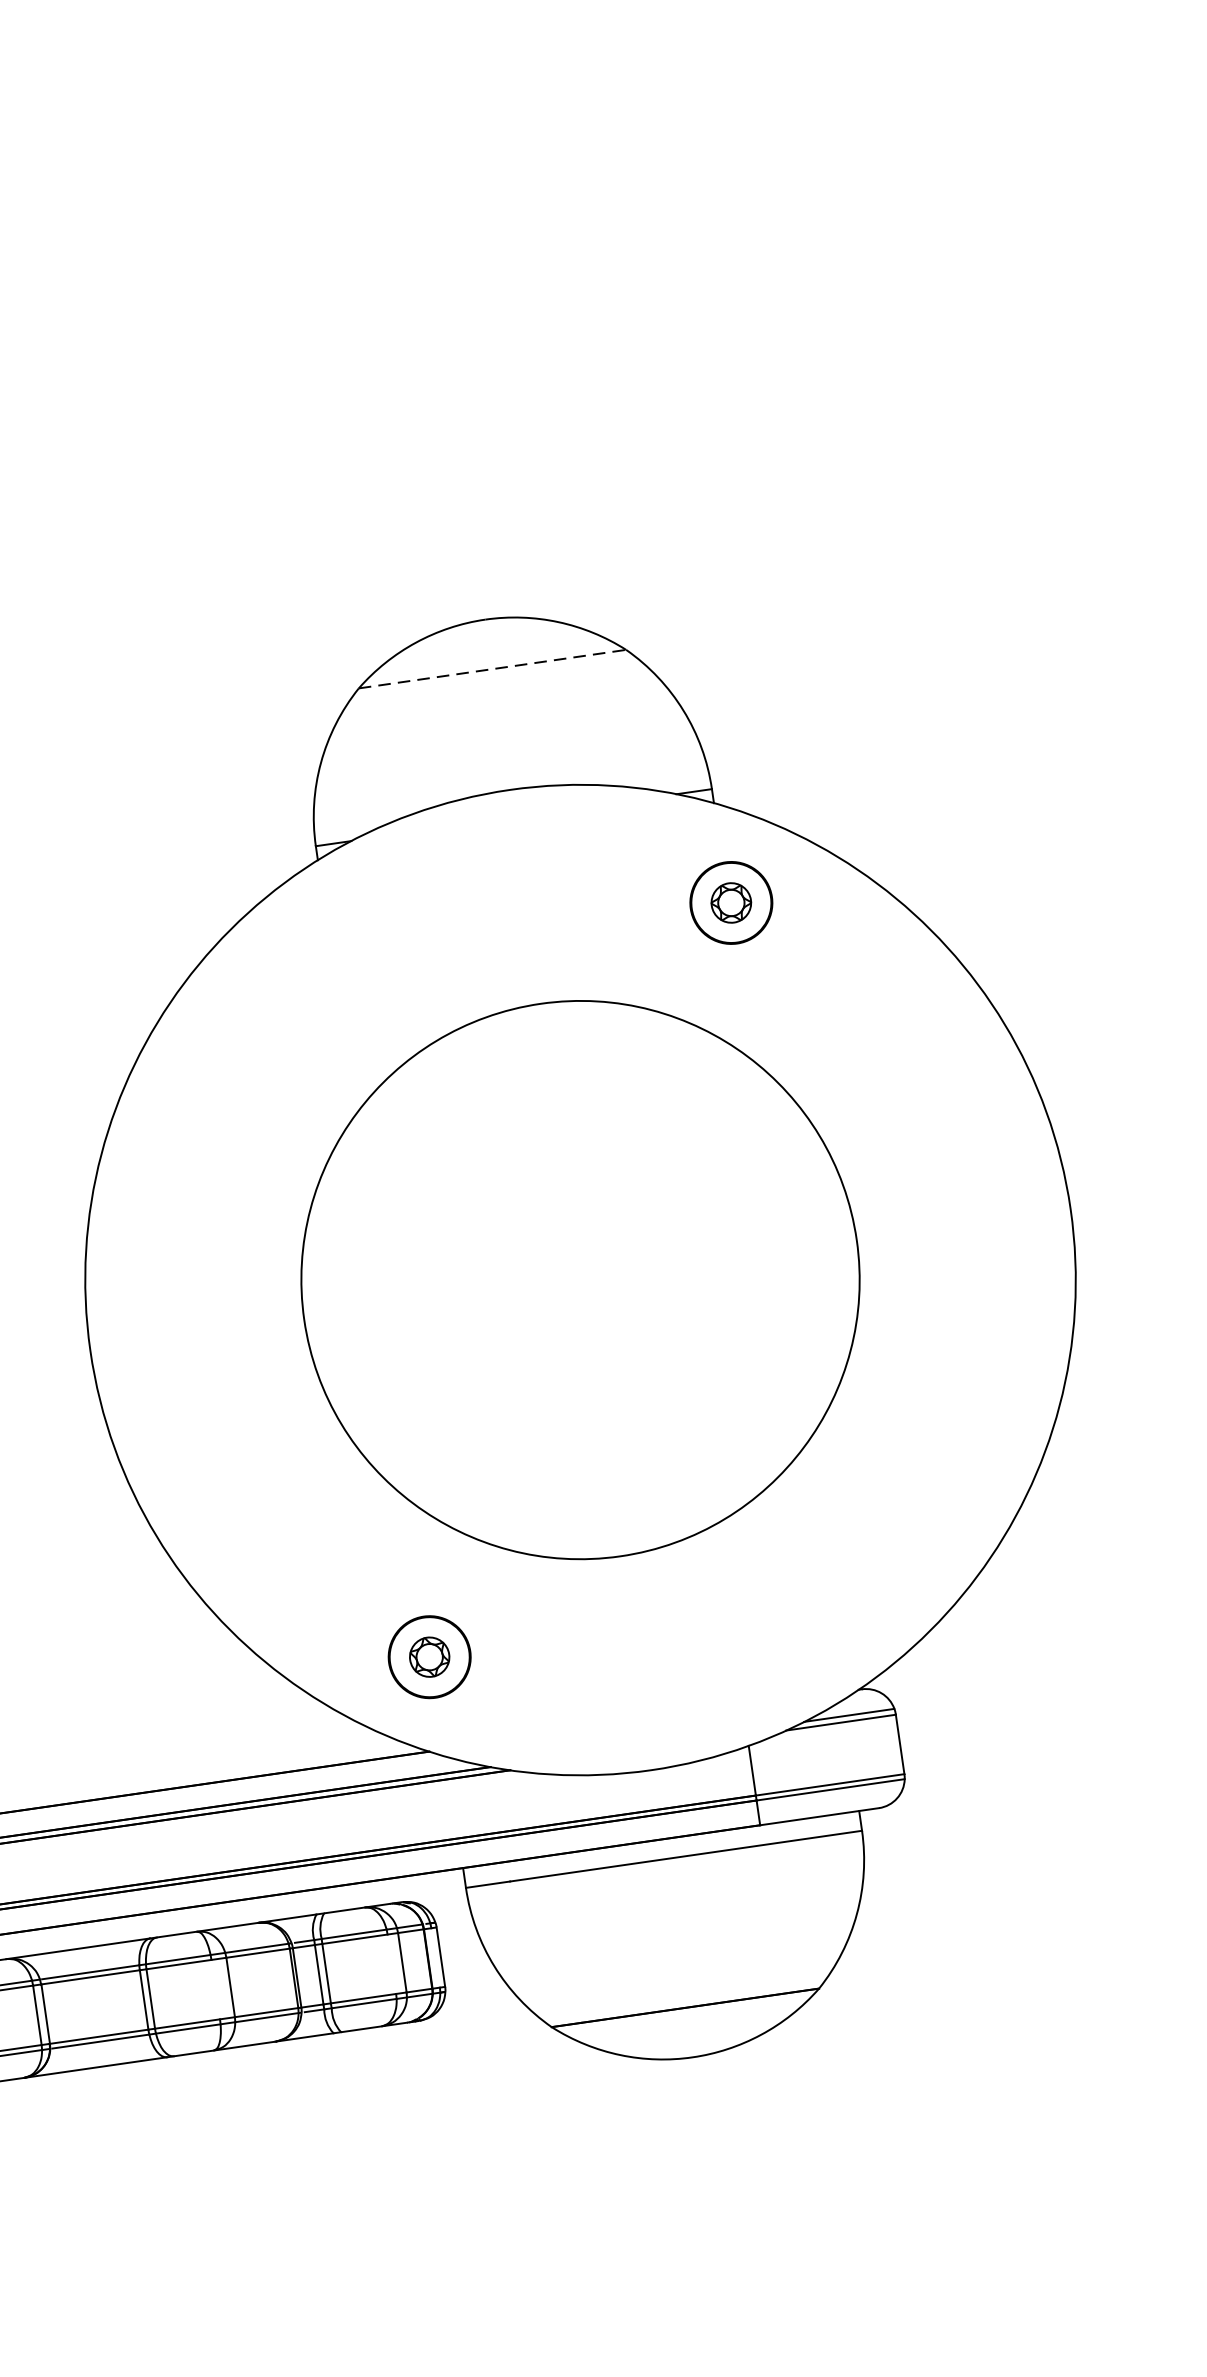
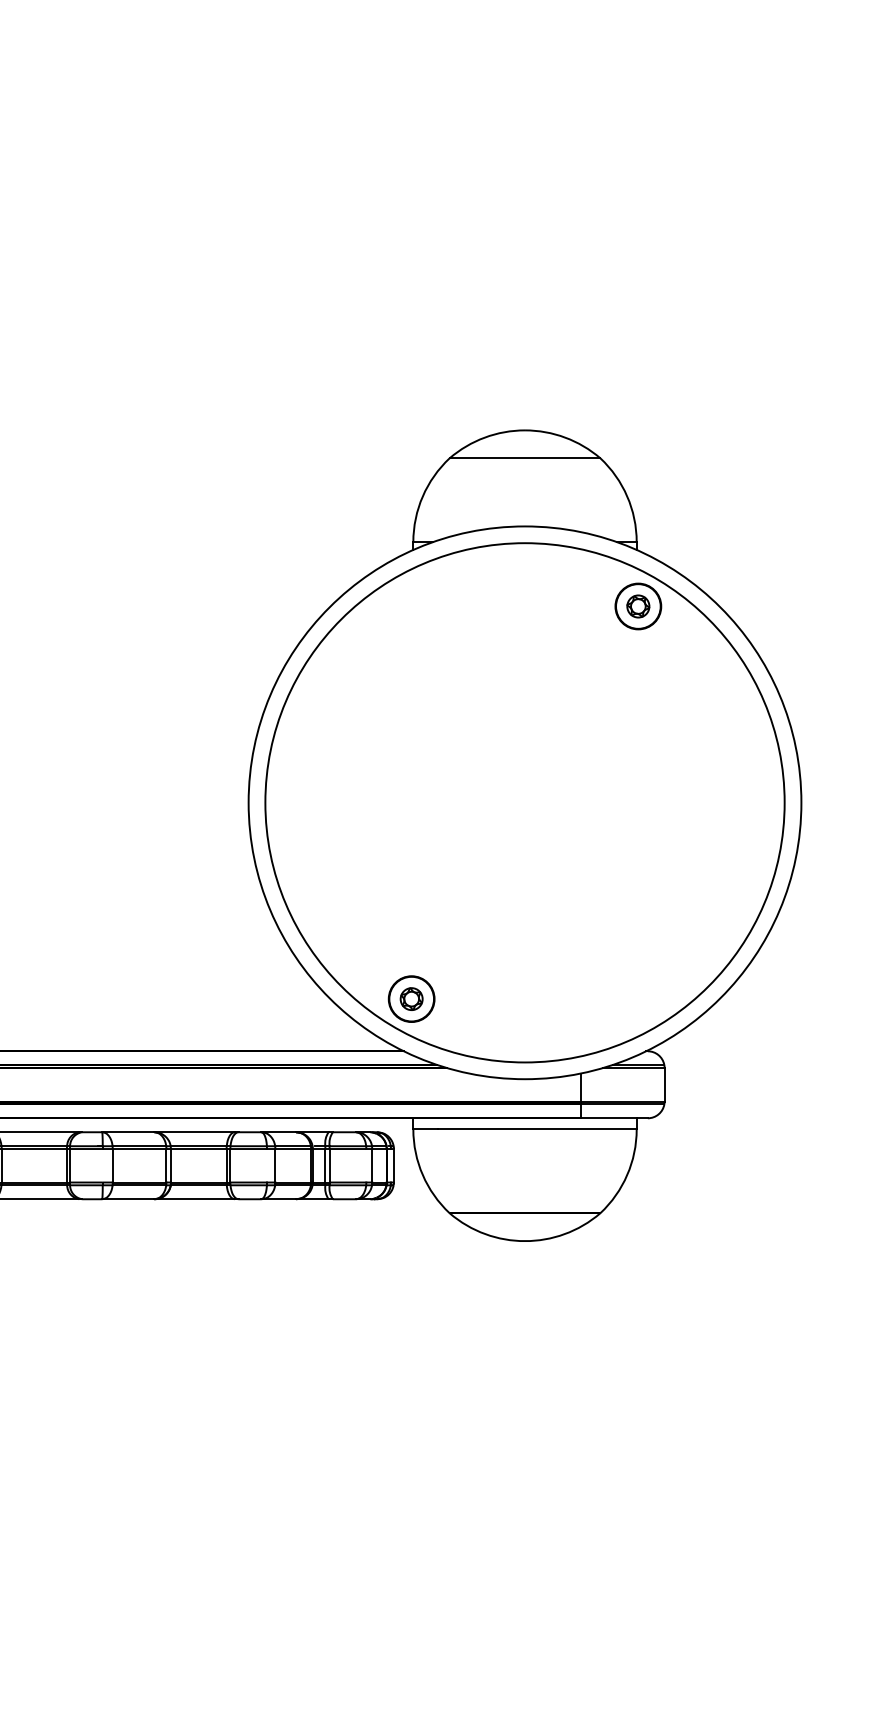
line: (493, 669) -> (525, 458), dashed -> solid
circle: (579, 1279) -> (524, 802), size x1.67

